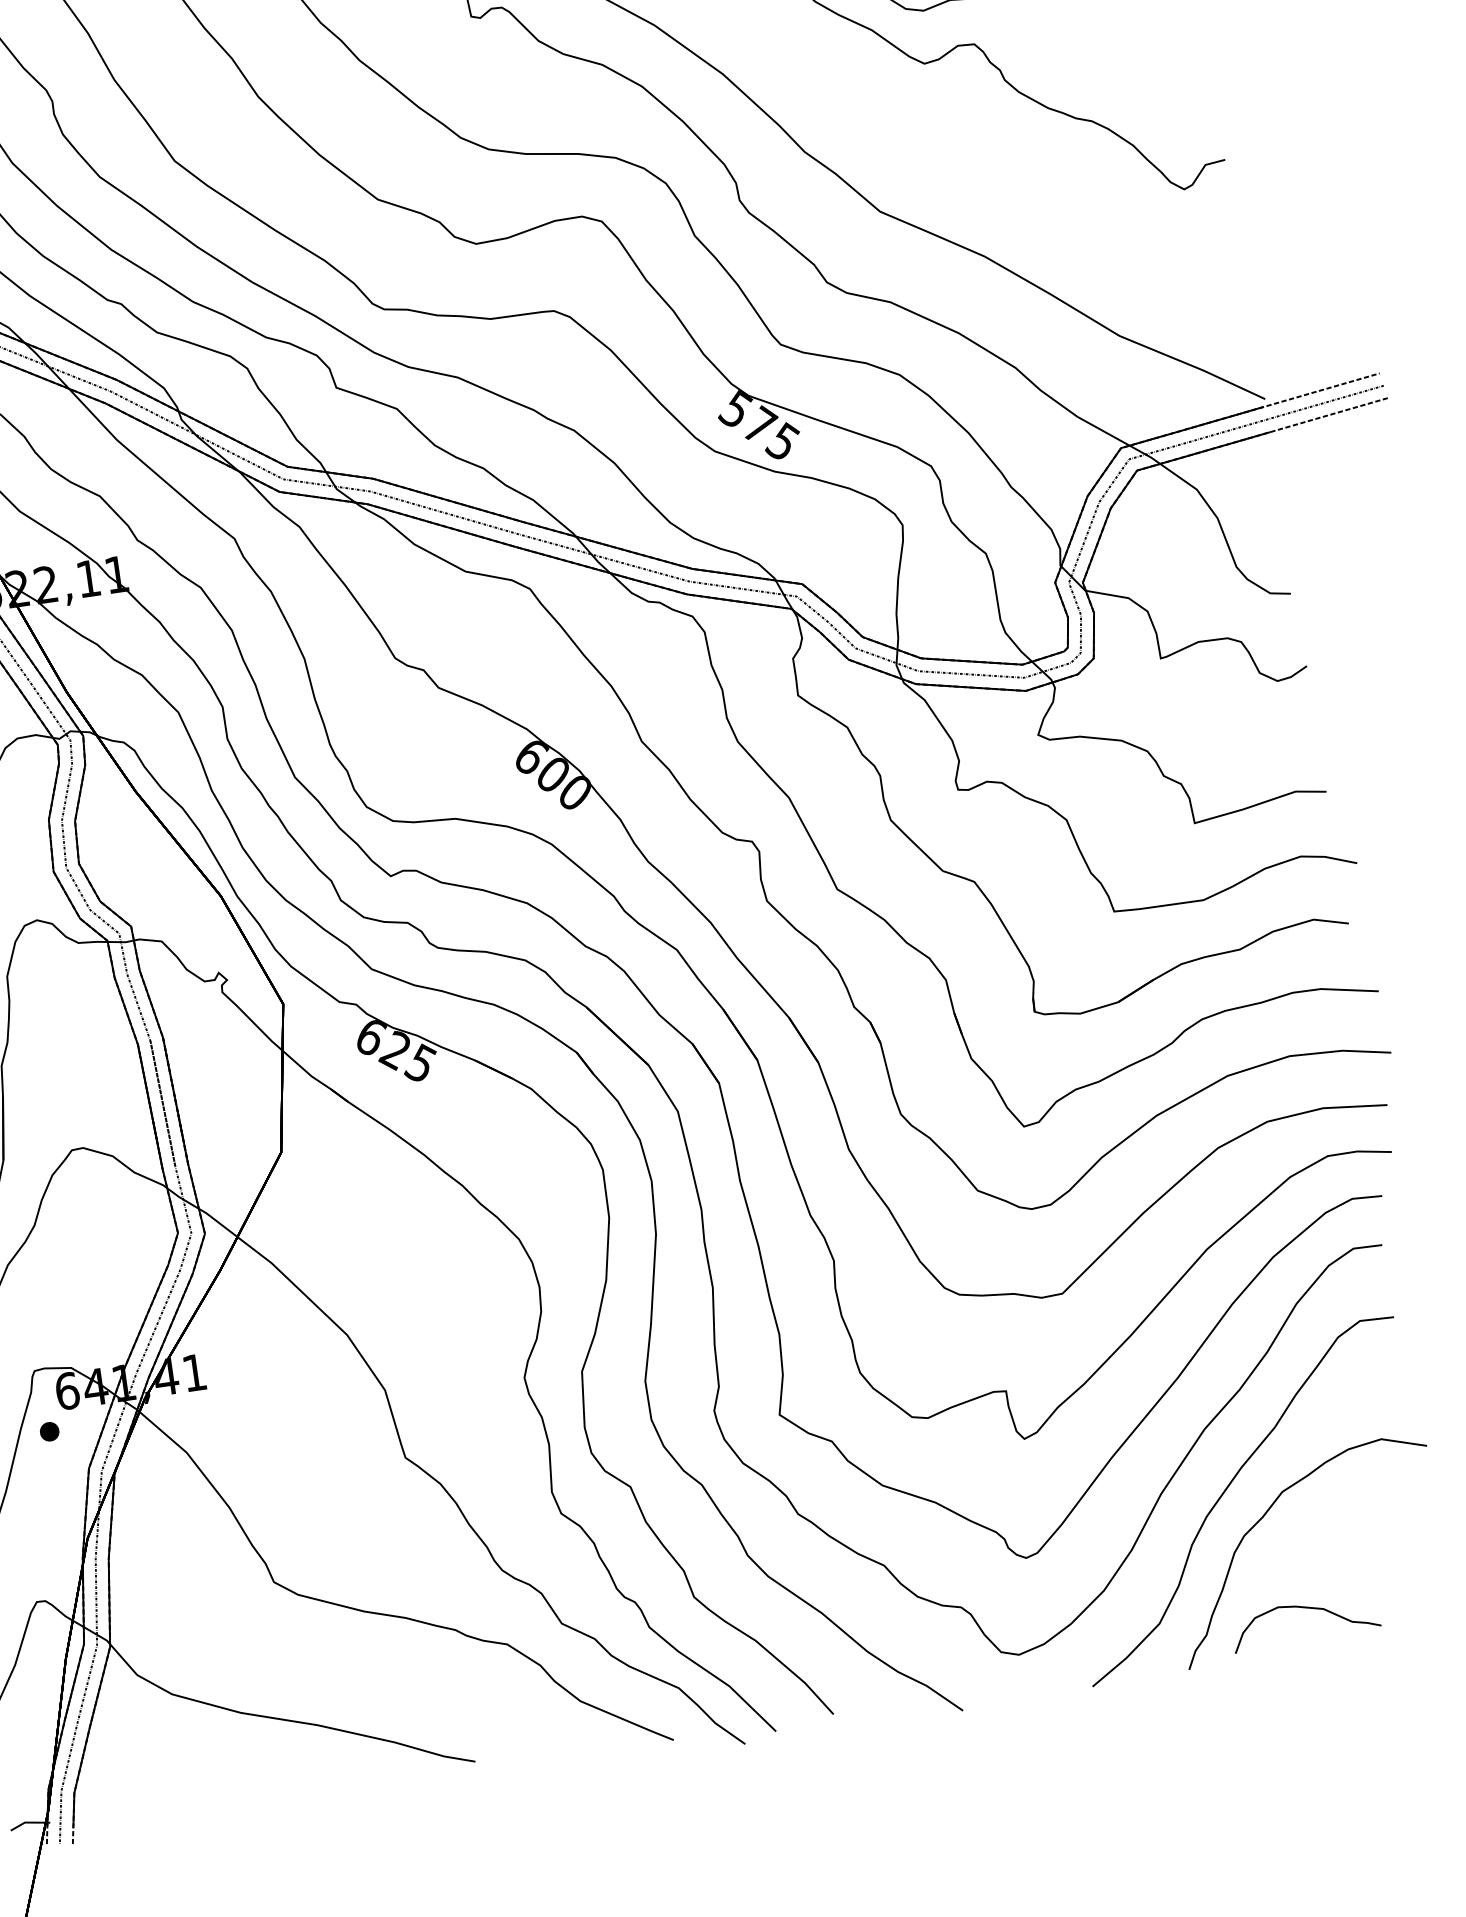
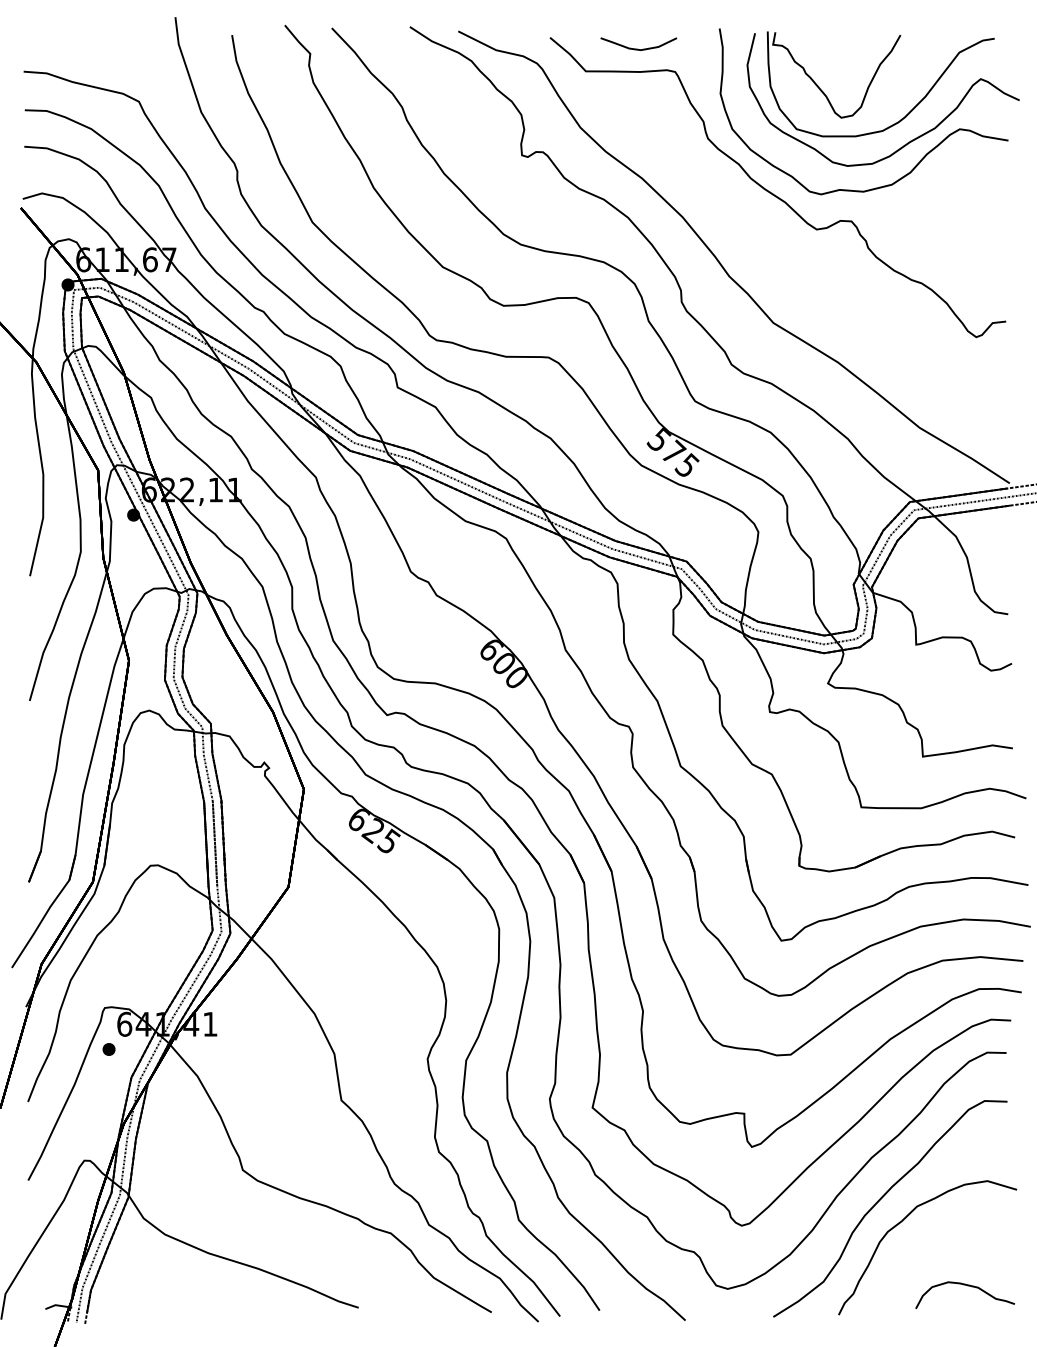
curve: (1307, 1609) -> (967, 1286), moved

